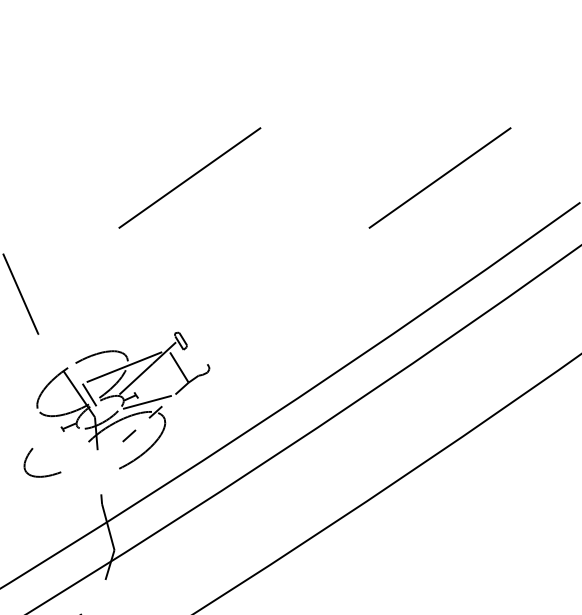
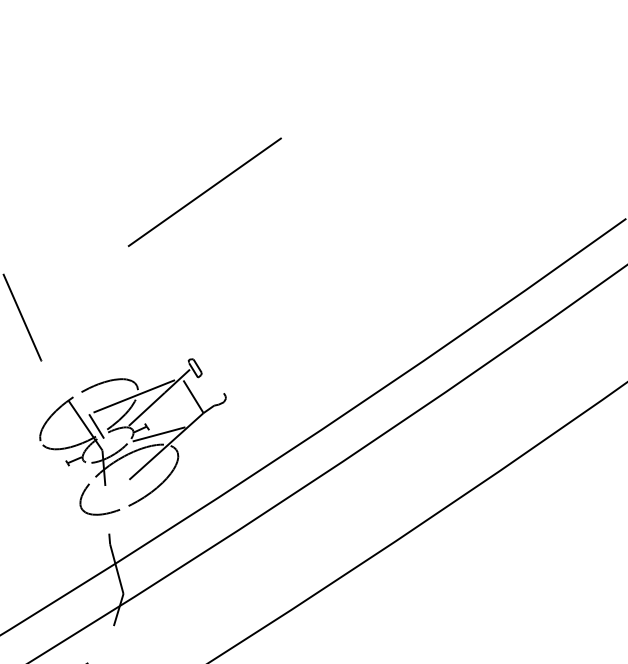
line: (439, 178) -> (474, 192), removed
line: (154, 413) -> (166, 446), dashed -> solid
part: (42, 475) -> (99, 513), moved

